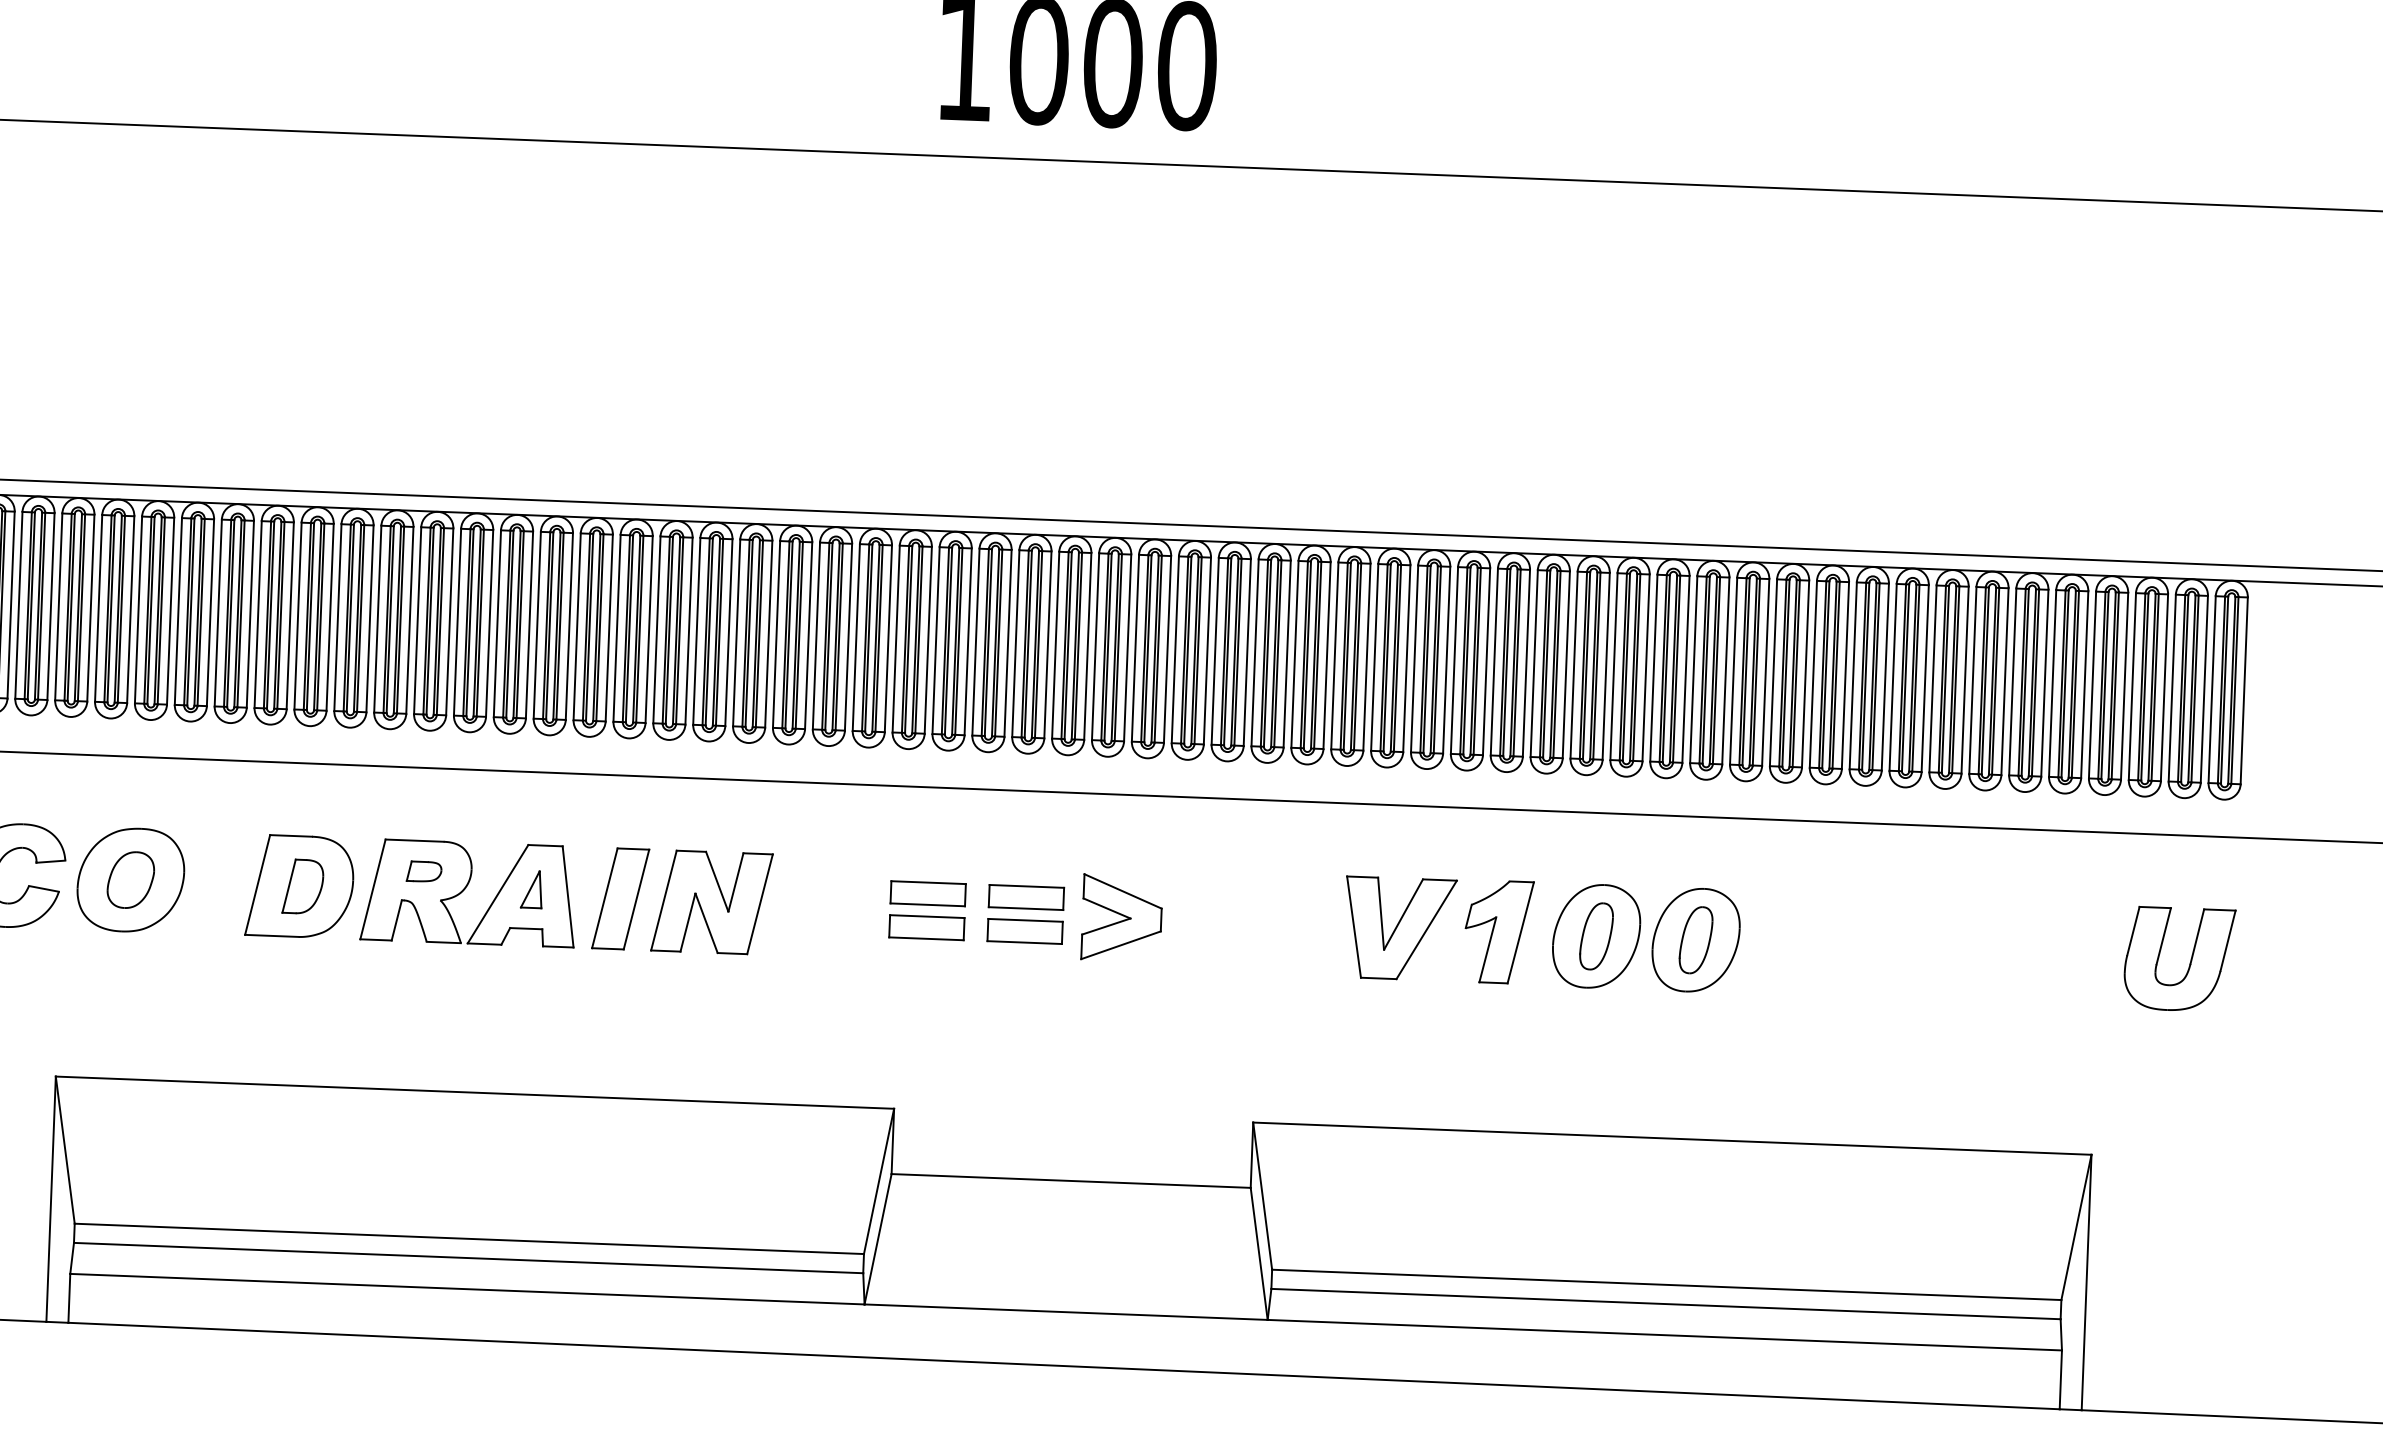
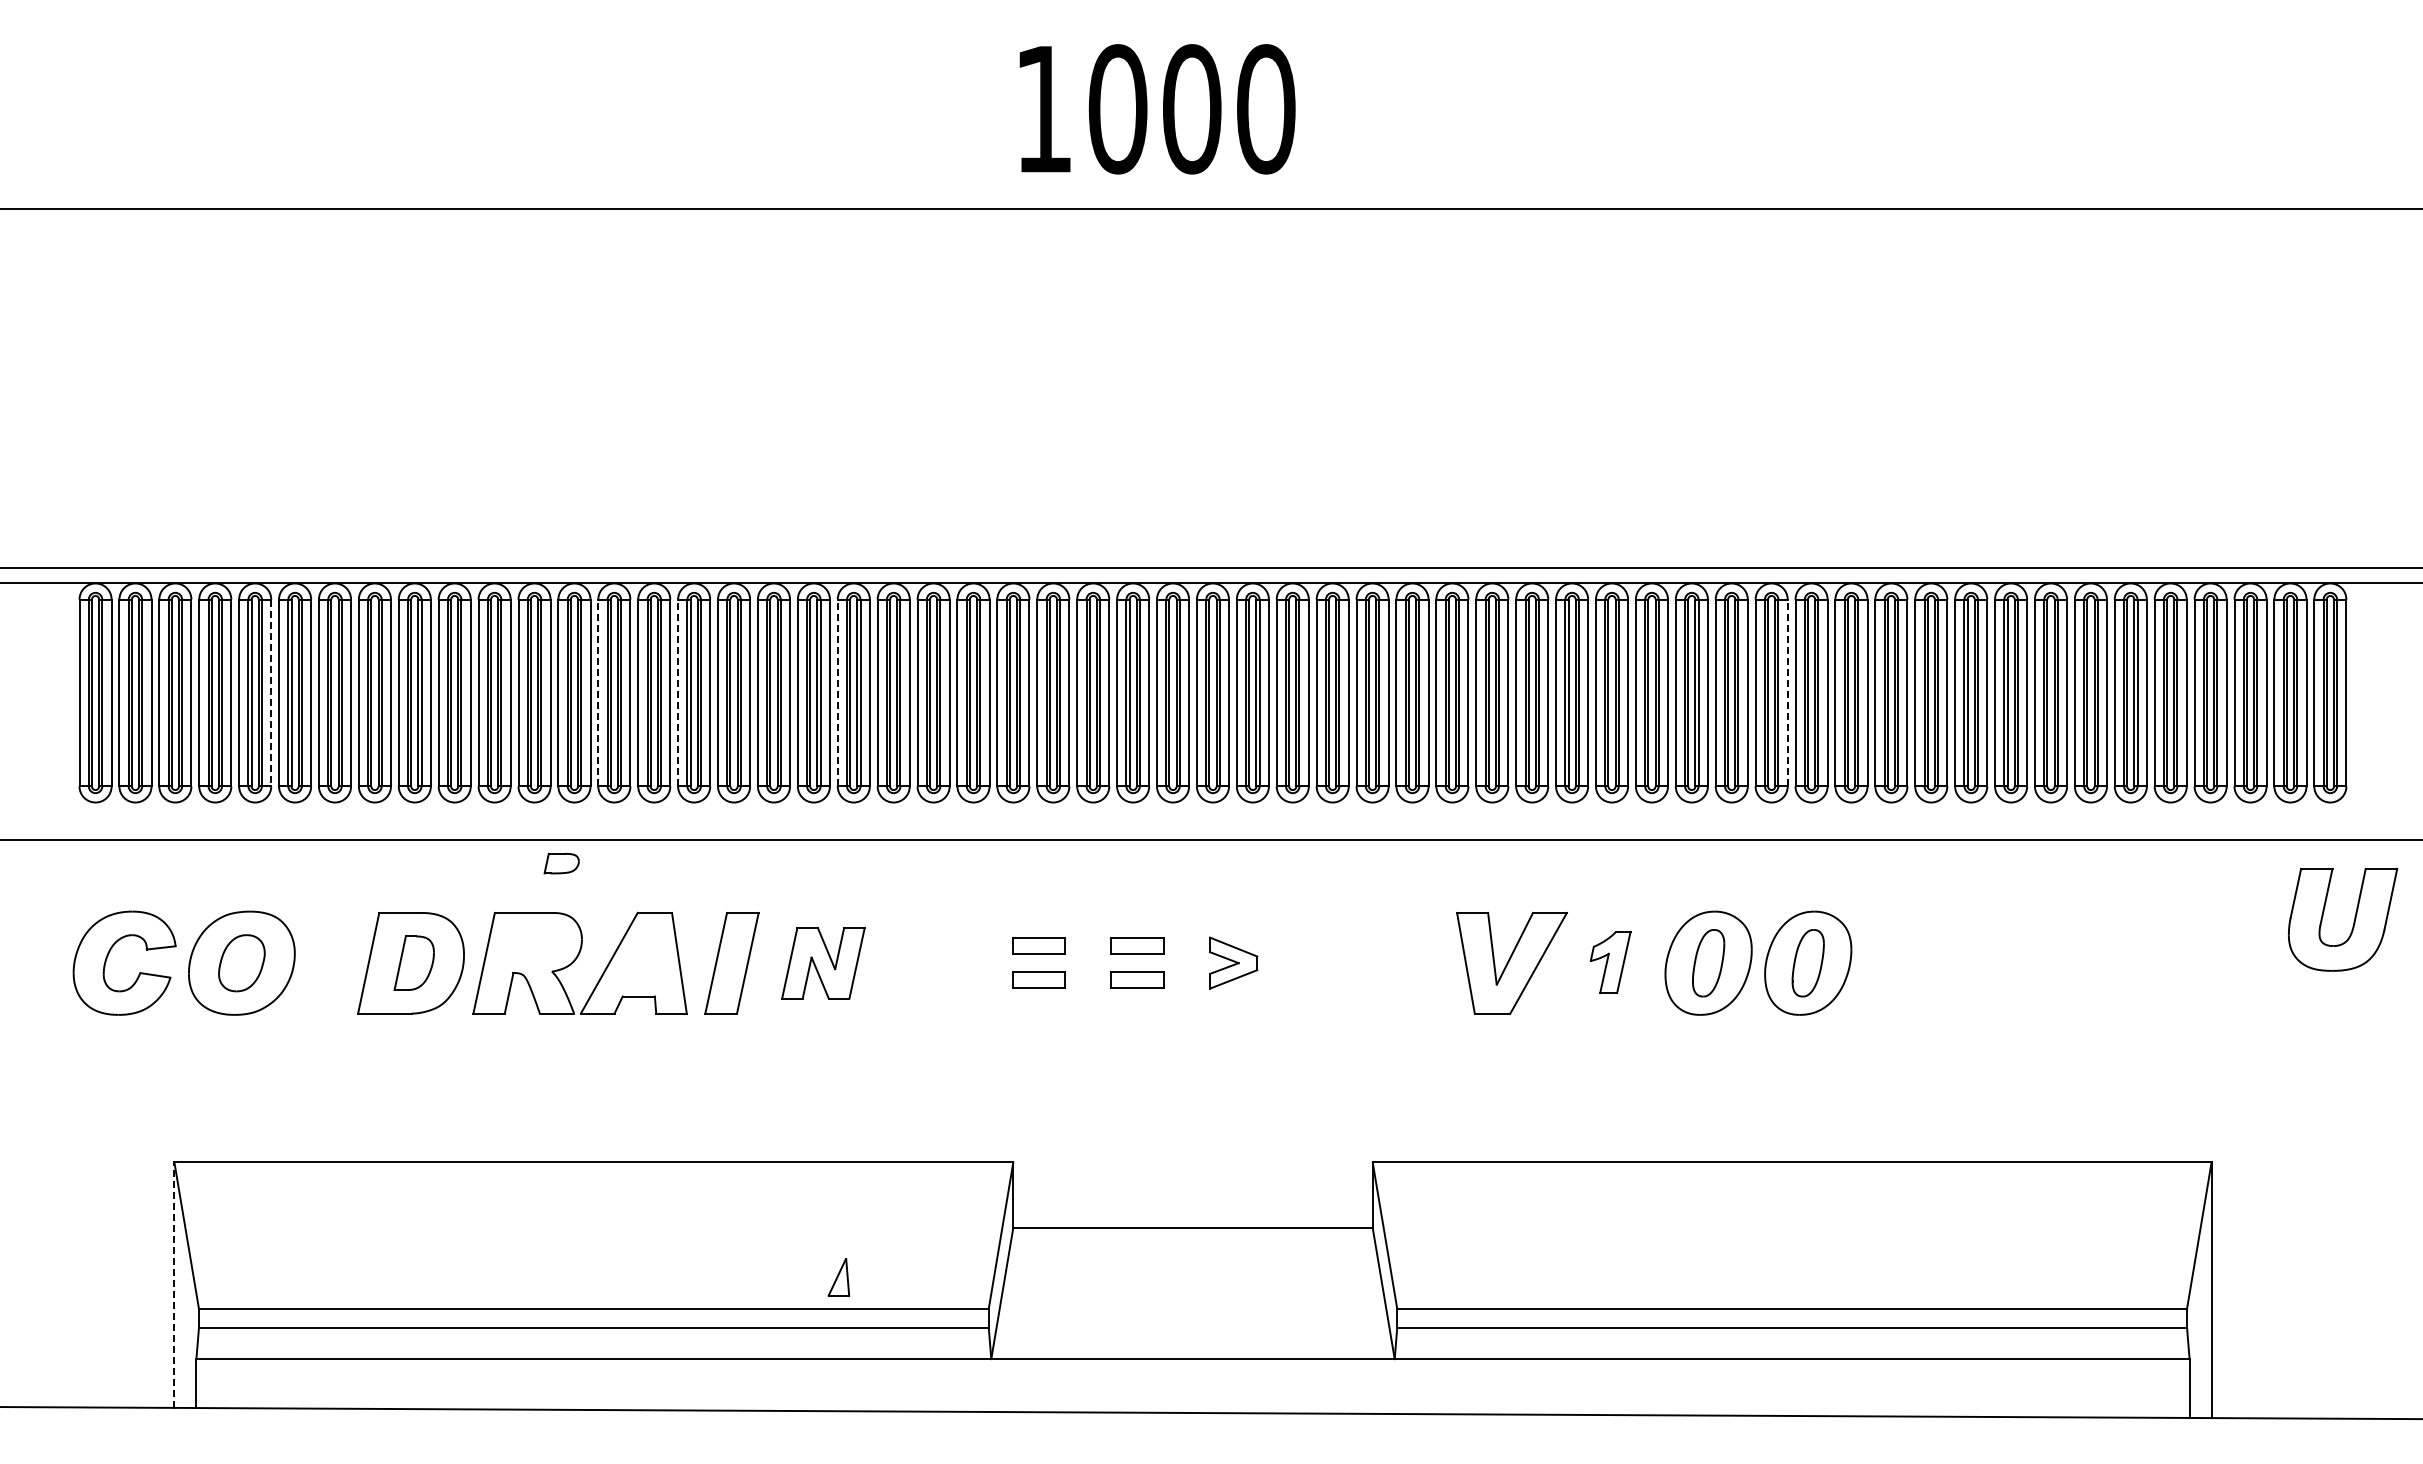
line: (170, 611) -> (271, 693), solid -> dashed
line: (497, 623) -> (598, 692), solid -> dashed
line: (577, 626) -> (678, 692), solid -> dashed
line: (736, 632) -> (837, 692), solid -> dashed
line: (1685, 668) -> (1787, 692), solid -> dashed
part: (424, 871) -> (561, 863), moved
part: (531, 889) -> (838, 1277), moved
part: (927, 892) -> (1038, 945), size x0.7
part: (1026, 896) -> (1137, 945), size x0.7
part: (712, 902) -> (823, 963), size x0.7
part: (1121, 917) -> (1233, 962), size x0.6
part: (926, 926) -> (1038, 979), size x0.7
part: (1025, 930) -> (1137, 979), size x0.7
part: (1498, 931) -> (1610, 962), size x0.6
part: (2189, 961) -> (2353, 921), moved
line: (51, 1199) -> (174, 1285), solid -> dashed

